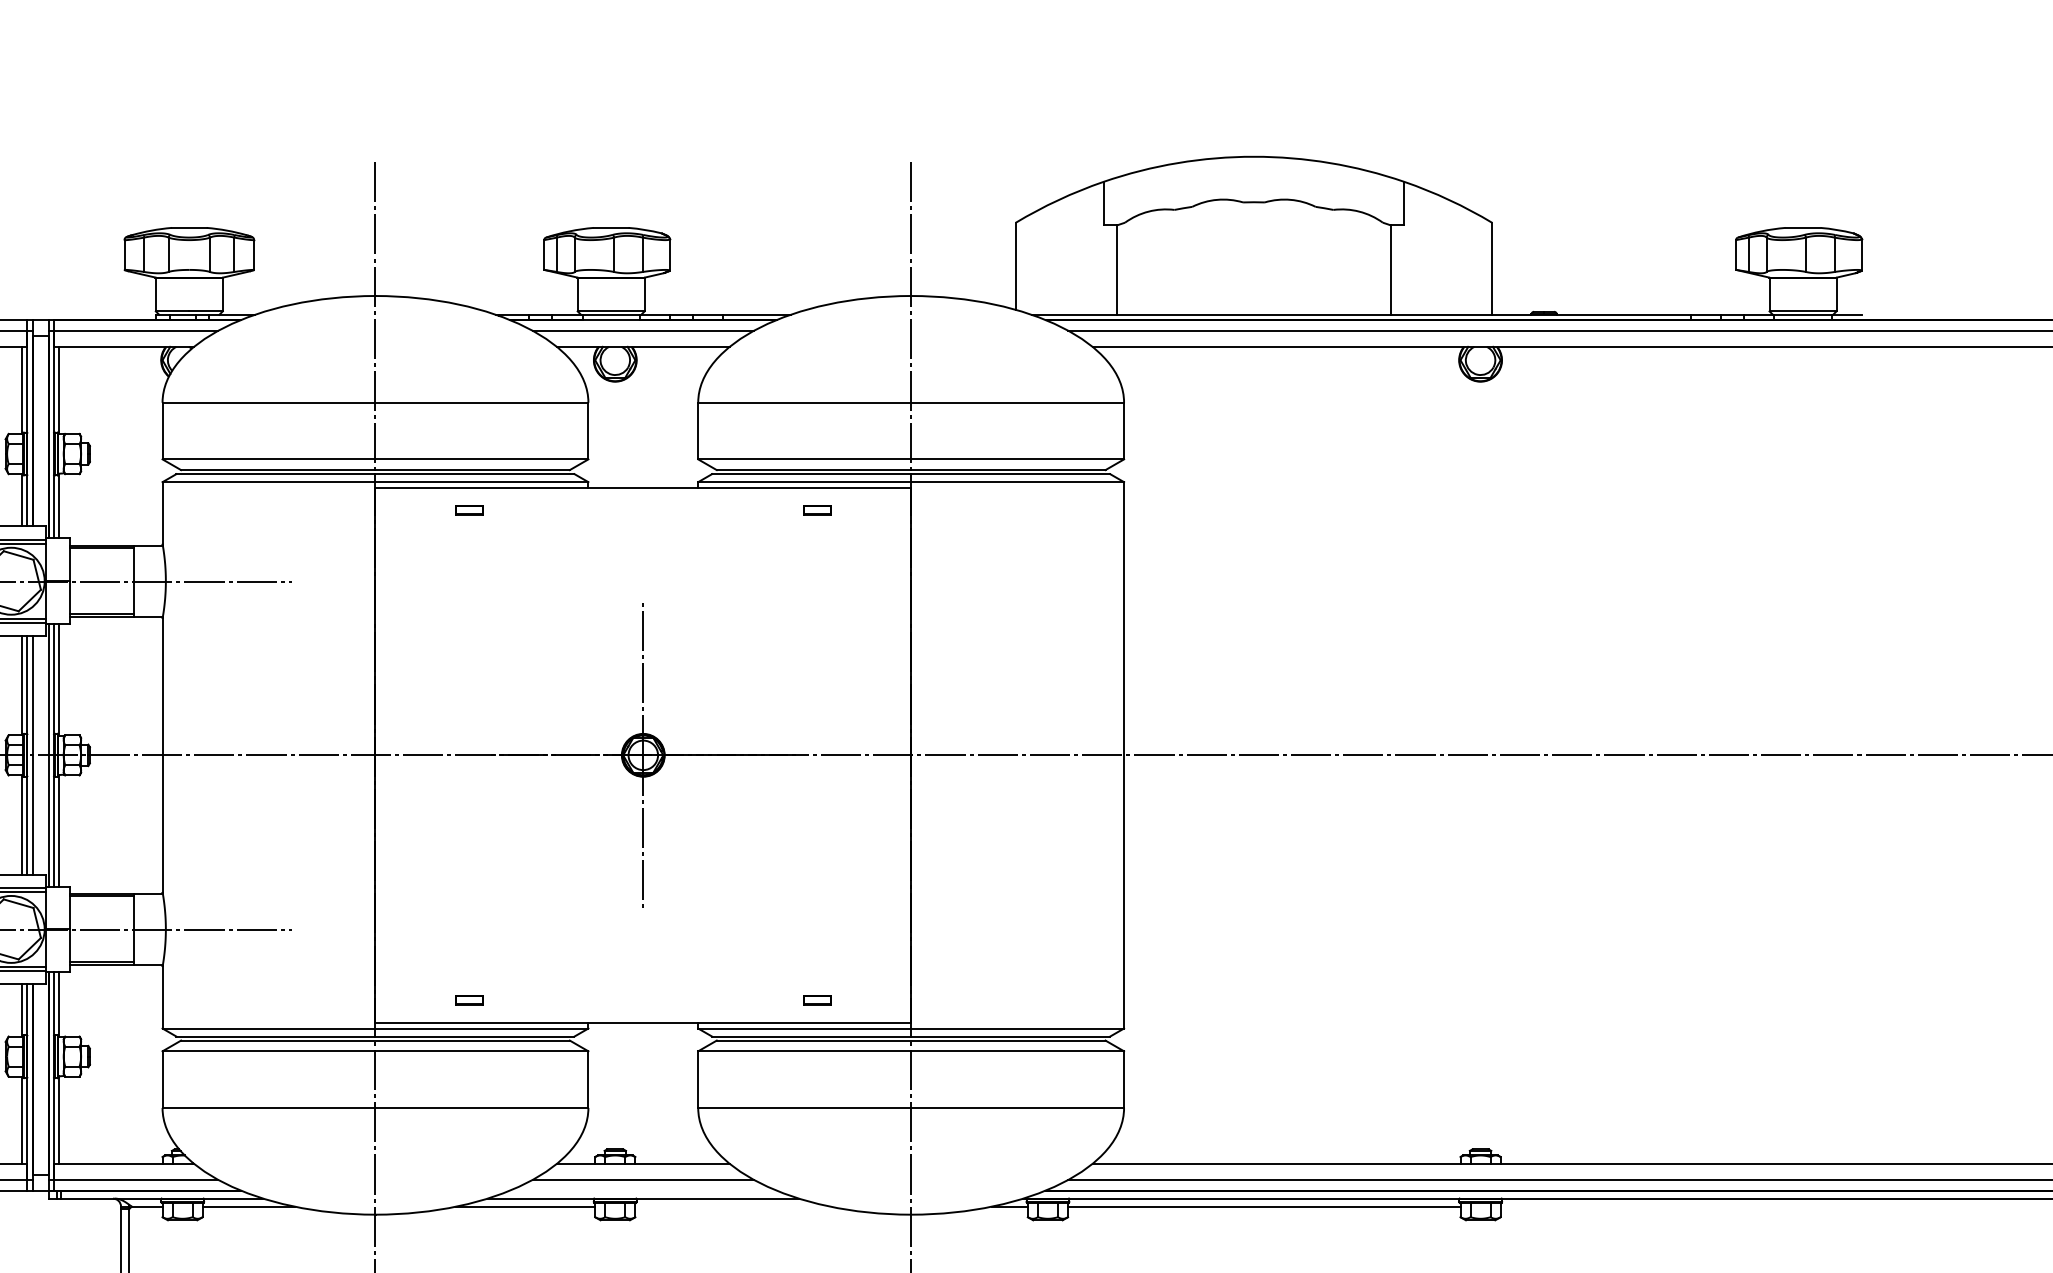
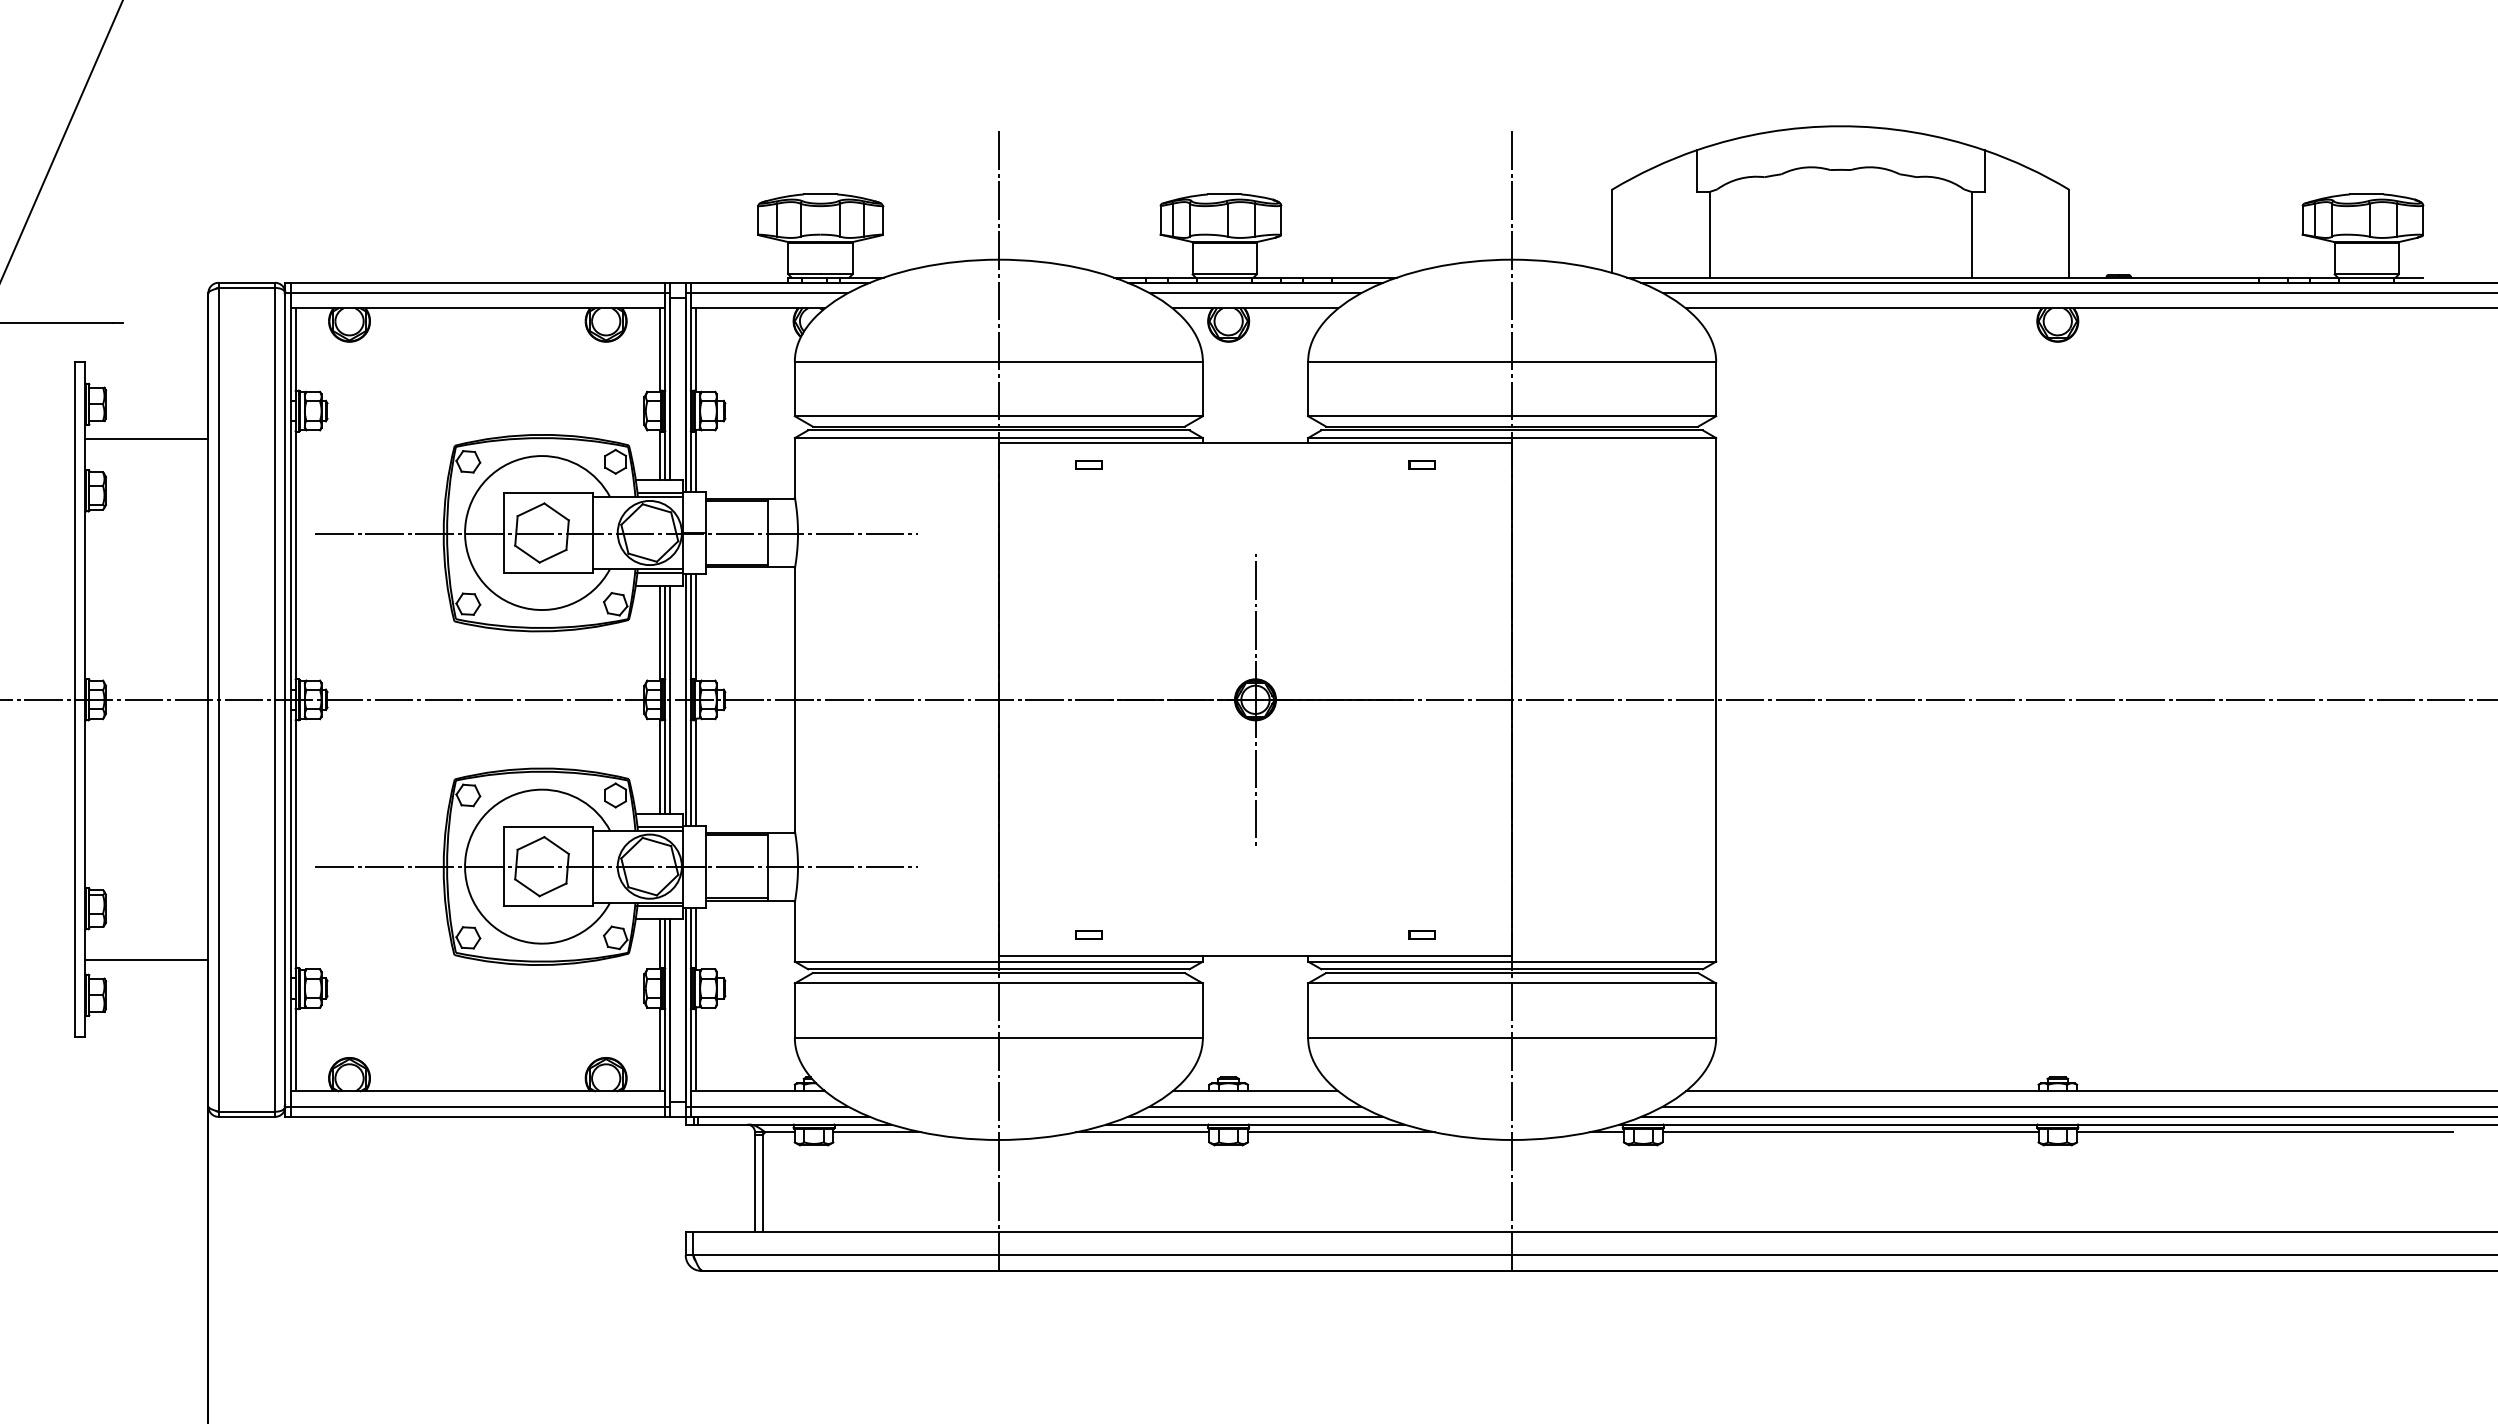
line: (643, 1190) -> (1255, 1116), added
line: (732, 1206) -> (1340, 1132), added
line: (1697, 1206) -> (2265, 1132), added

